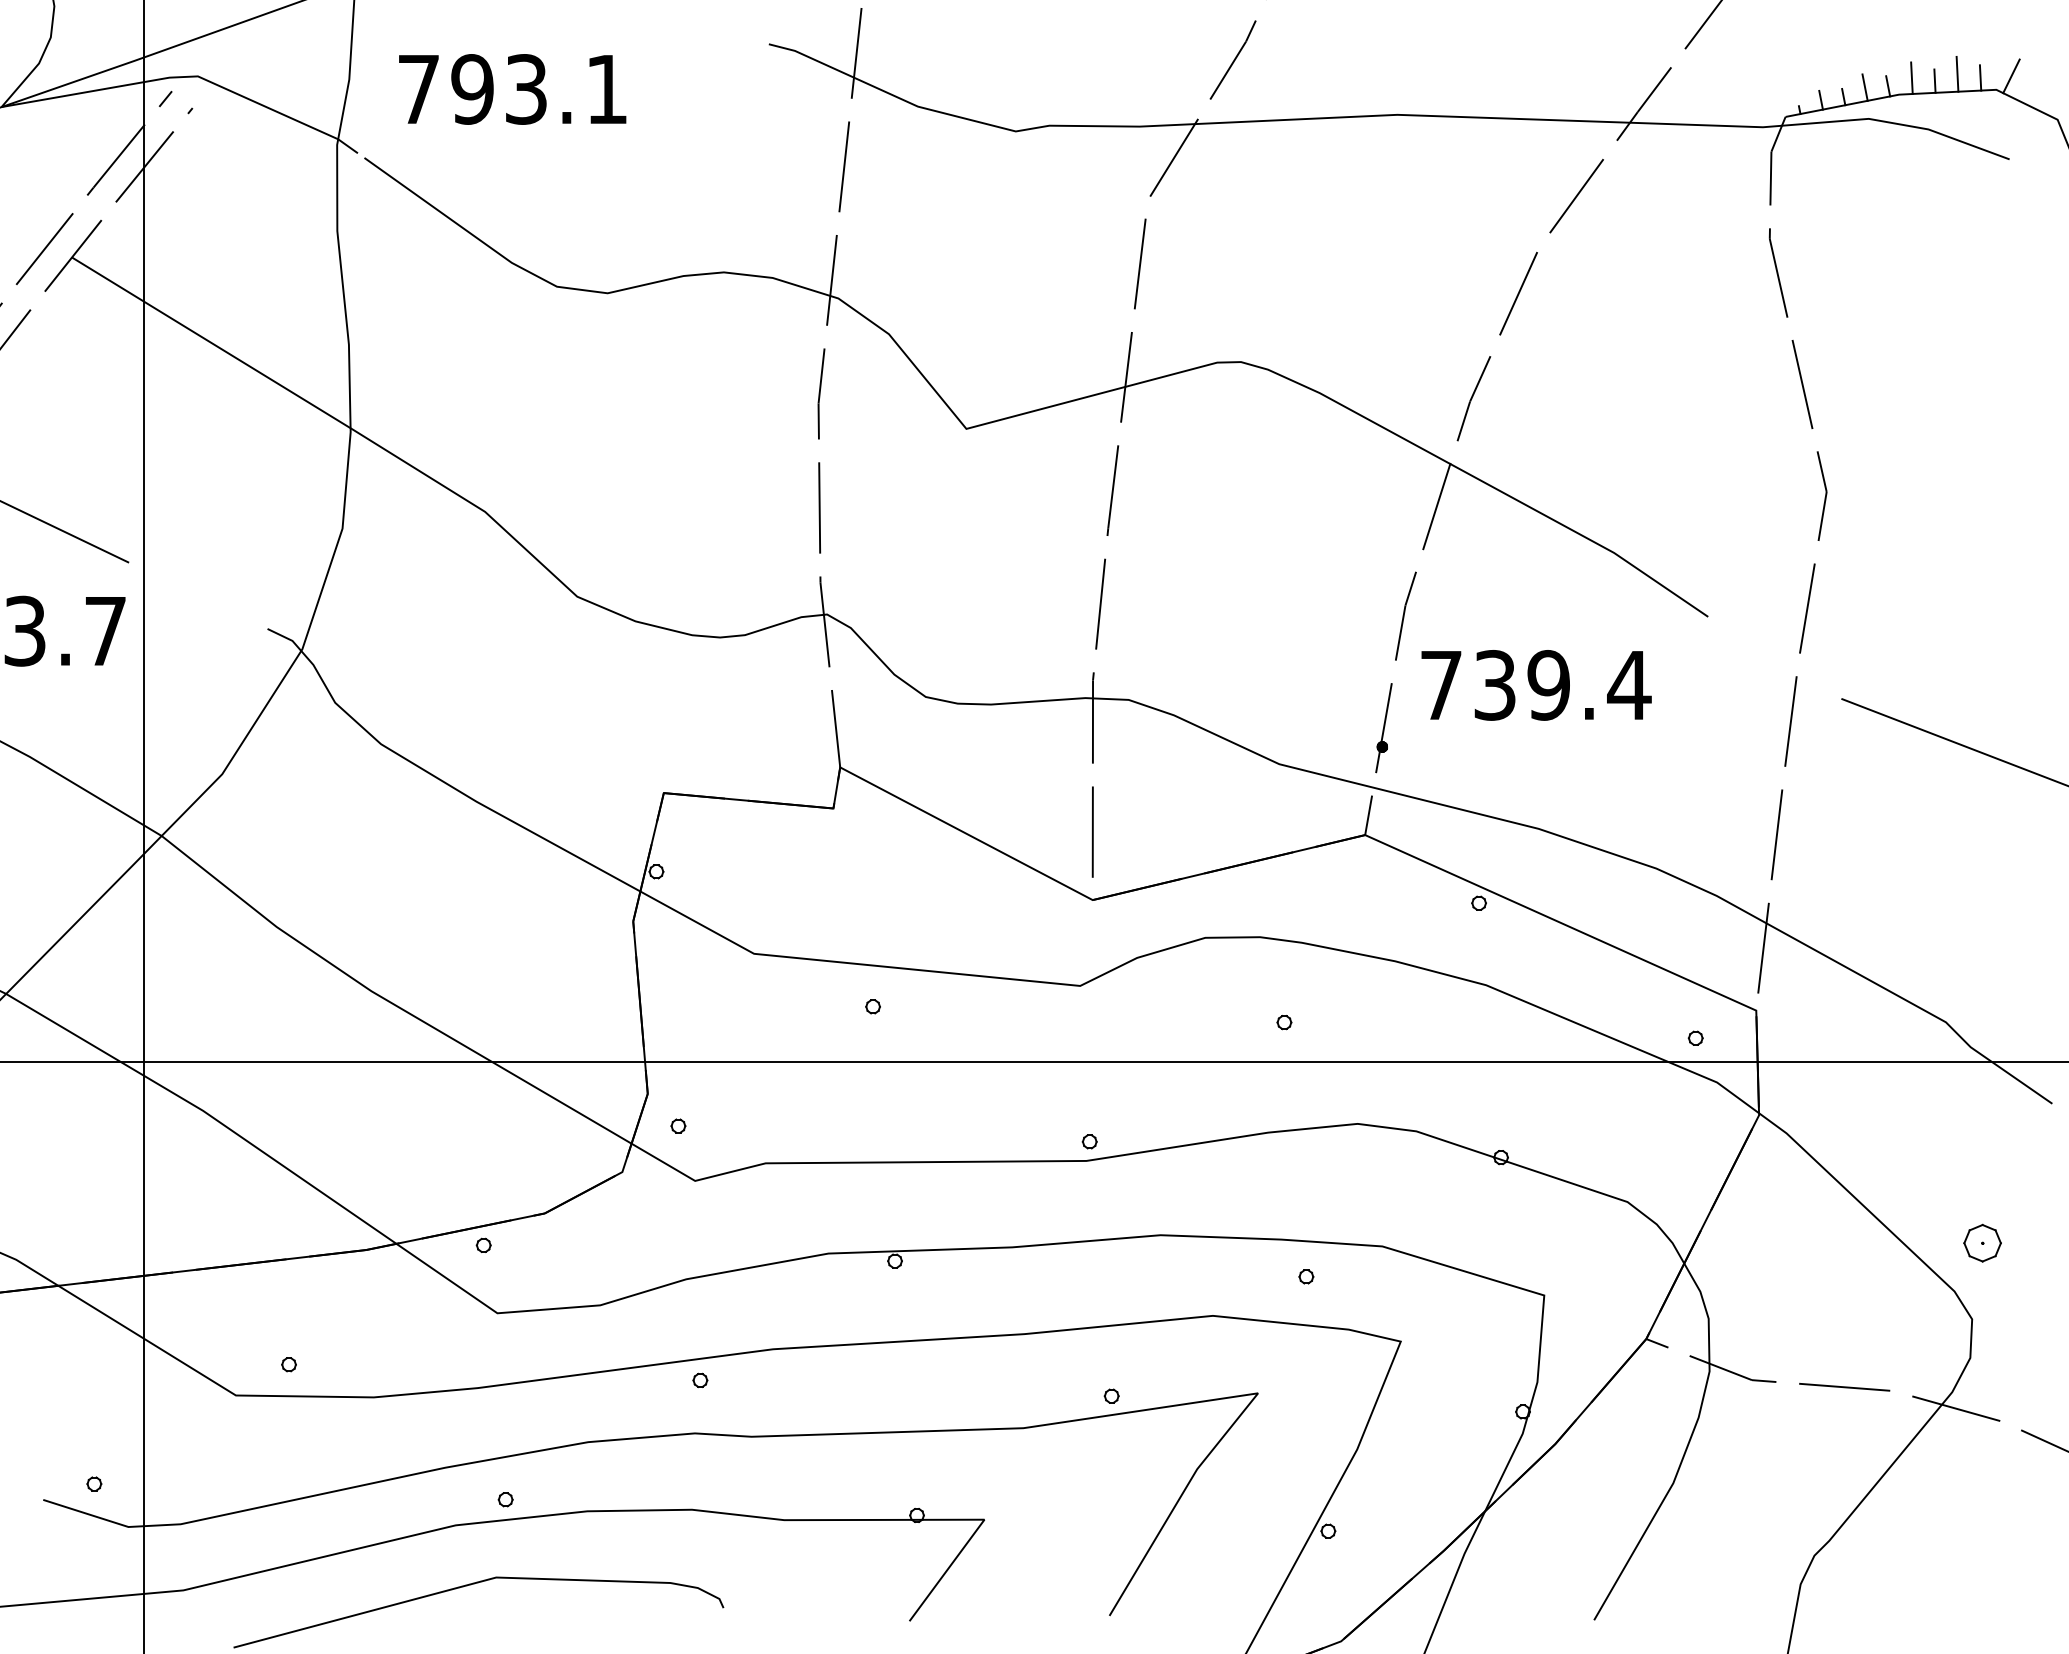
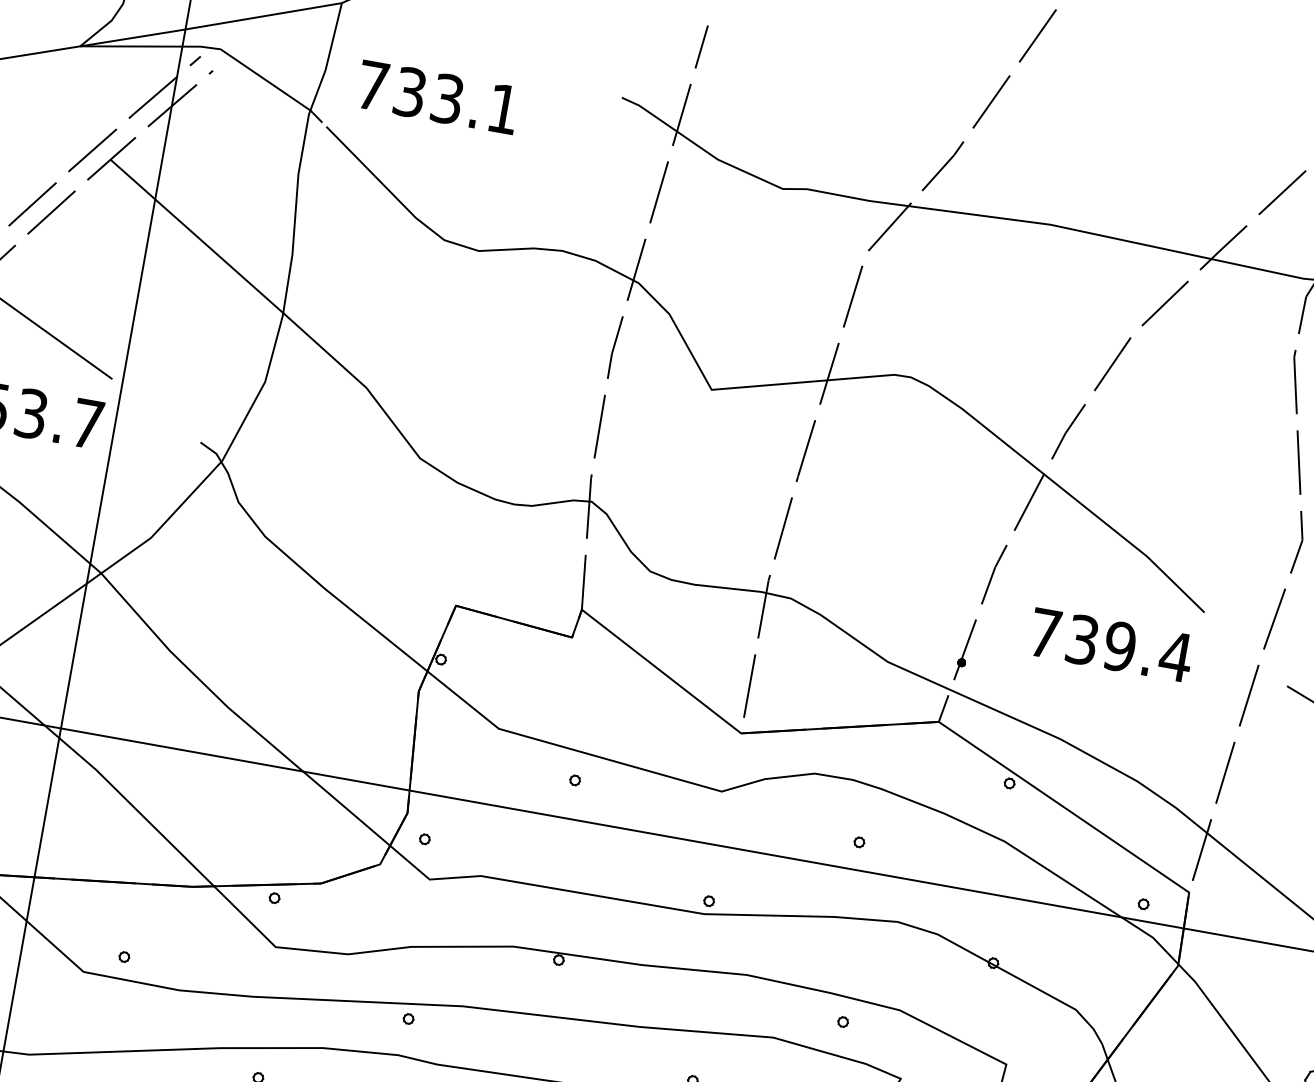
text: (472, 89) -> (410, 92), 793.1 -> 733.1
text: (1536, 685) -> (1111, 645), moved

